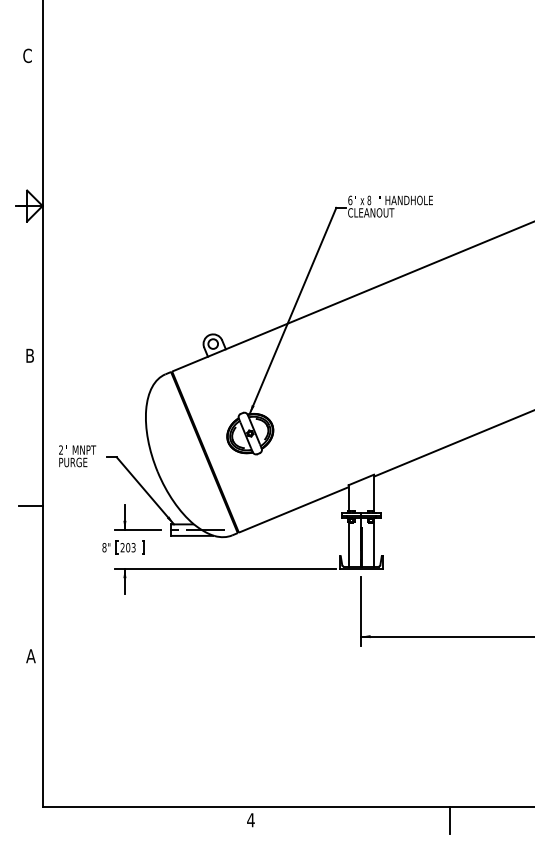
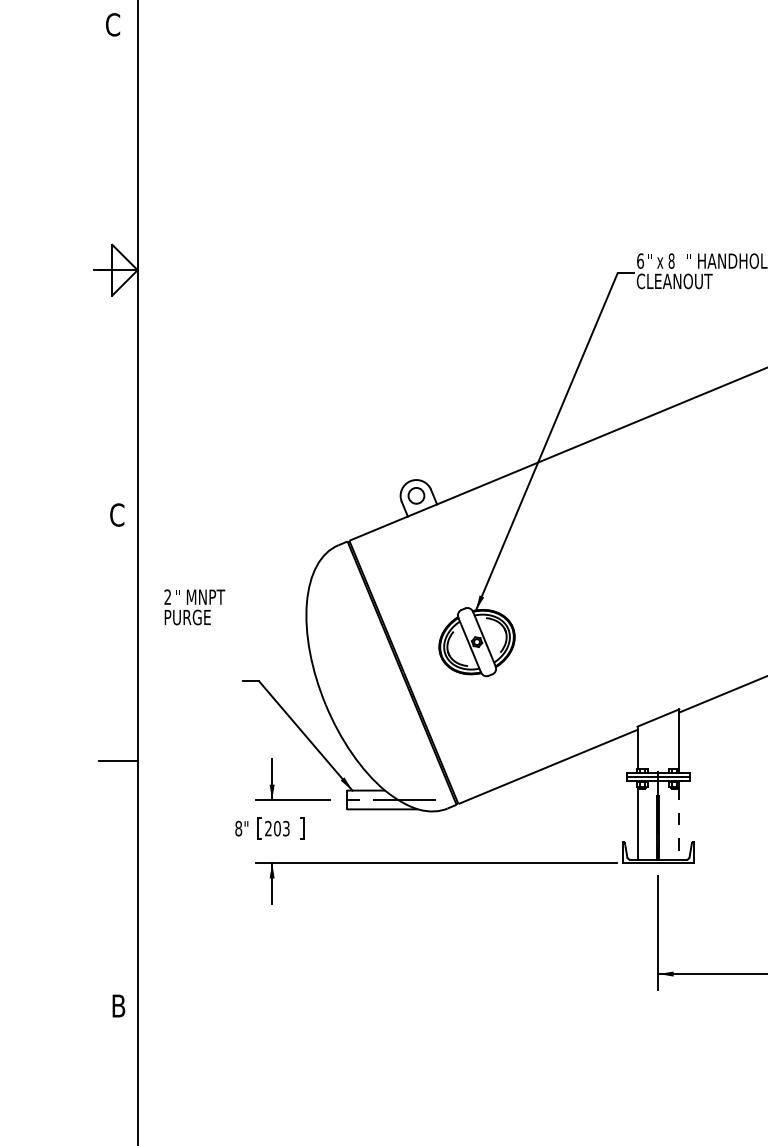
text: (29, 355) -> (116, 514), B -> C
text: (77, 456) -> (194, 607), moved
line: (374, 545) -> (680, 825), solid -> dashed
text: (30, 656) -> (117, 1006), A -> B

